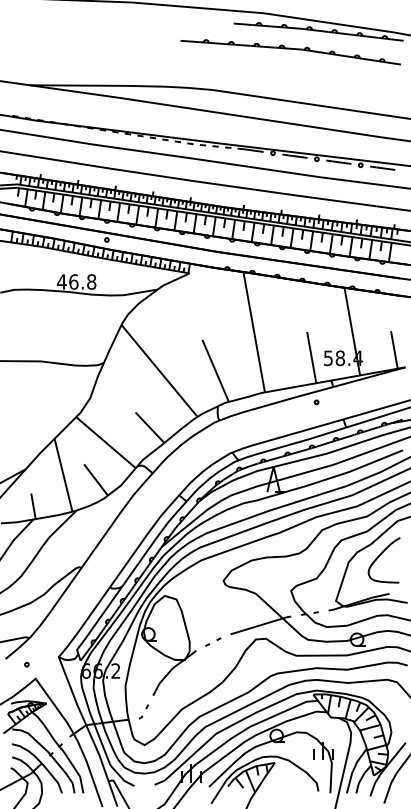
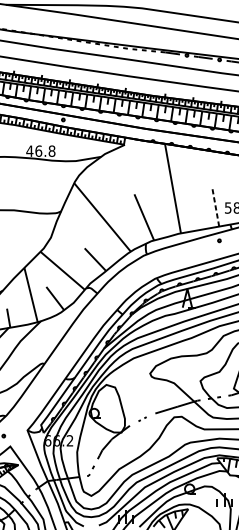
line: (311, 357) -> (215, 207), solid -> dashed
part: (213, 641) -> (142, 418), size x0.7

